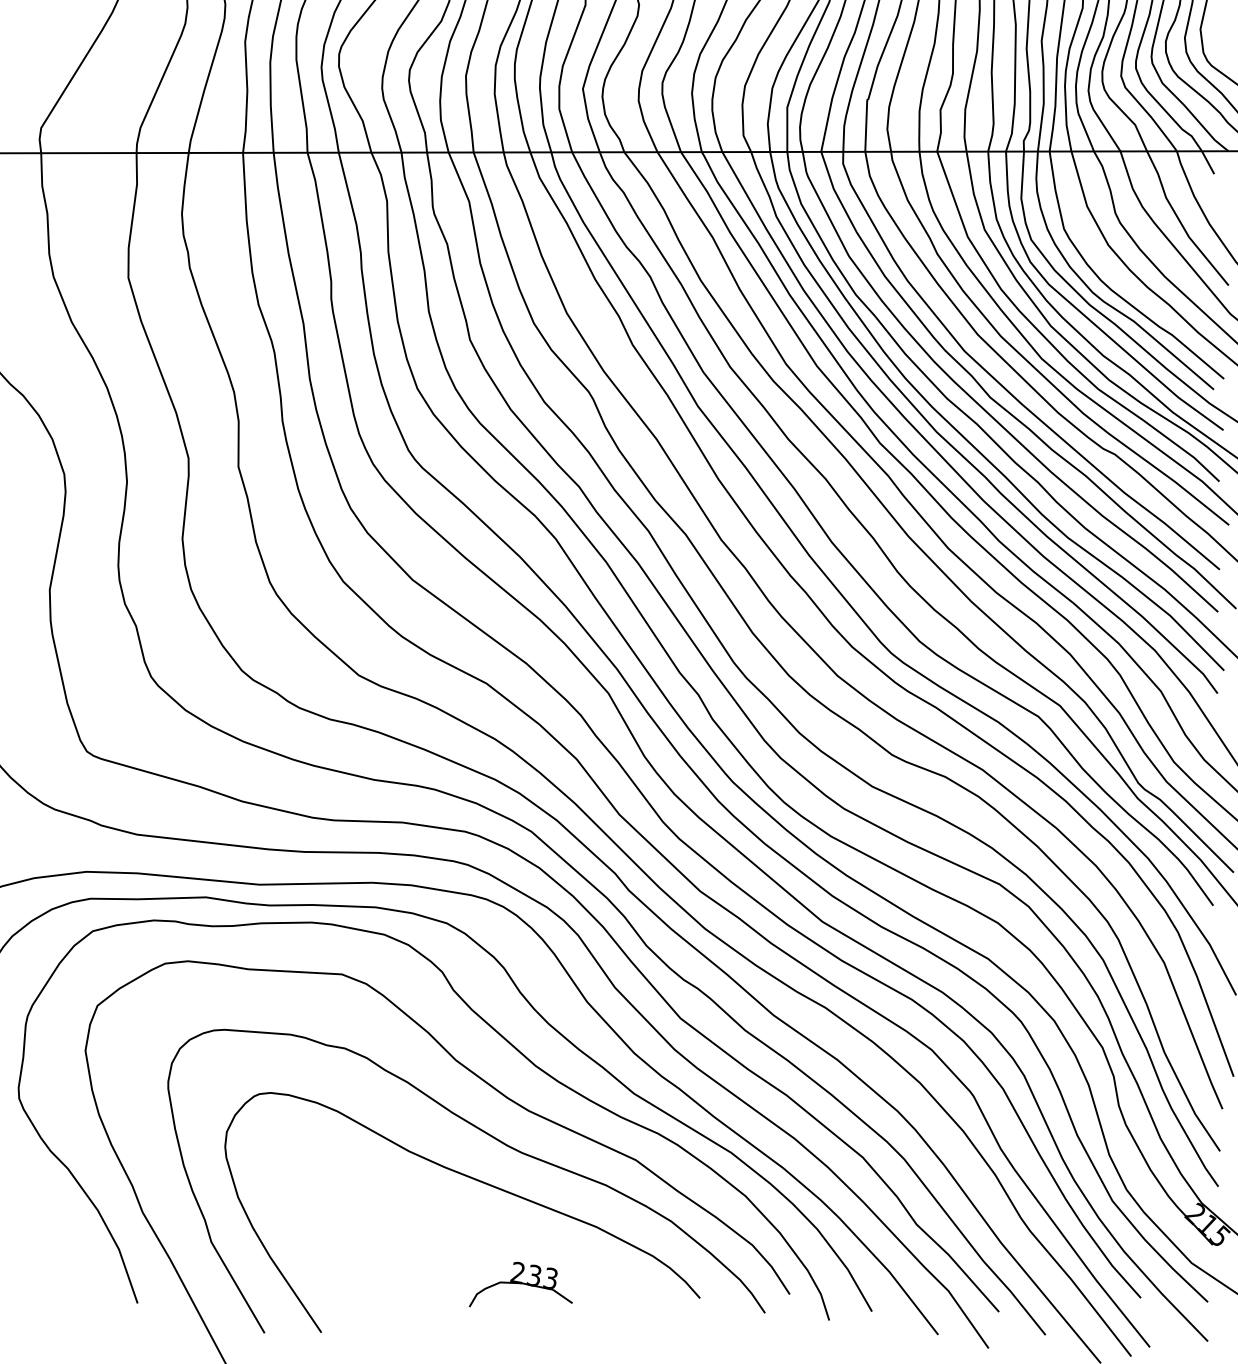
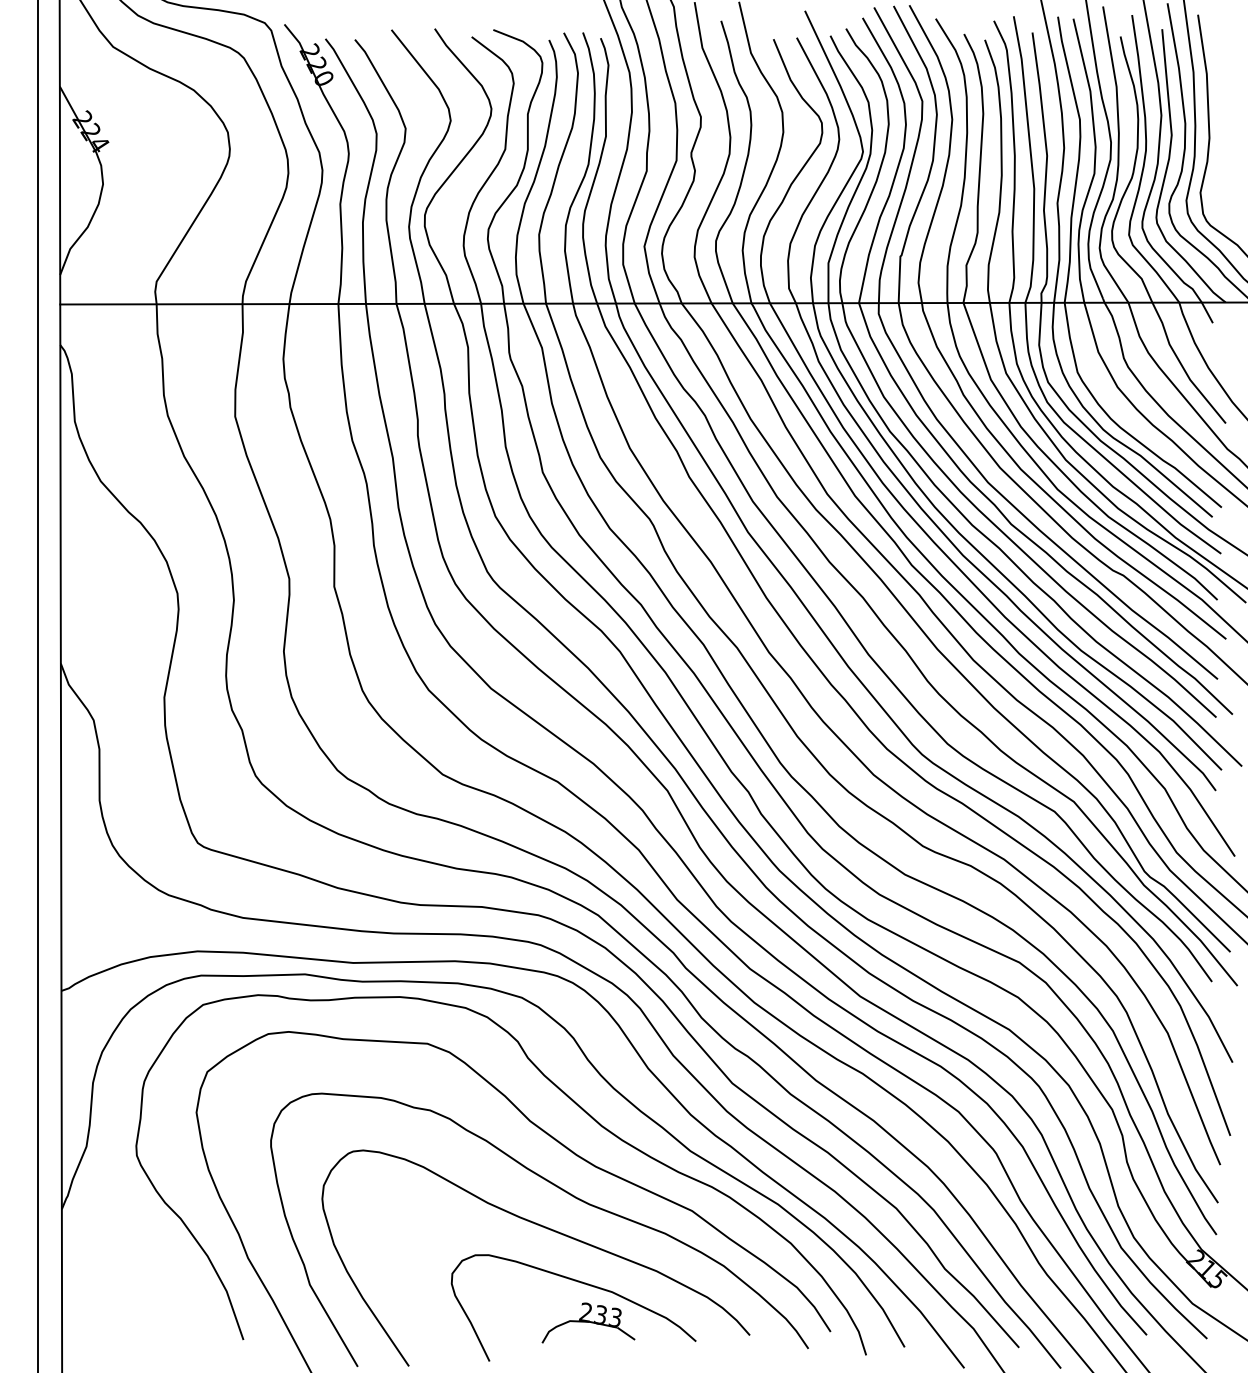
curve: (513, 1240) -> (581, 1283), added

